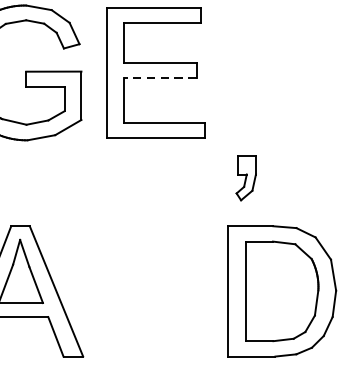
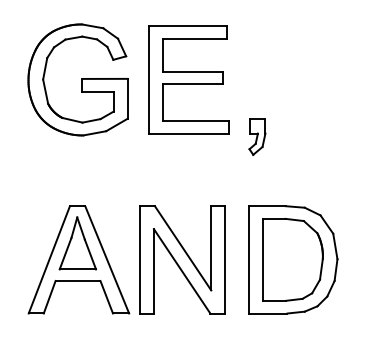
line: (160, 78) -> (192, 84), dashed -> solid
part: (246, 178) -> (257, 136), moved
part: (147, 290) -> (182, 259), added

